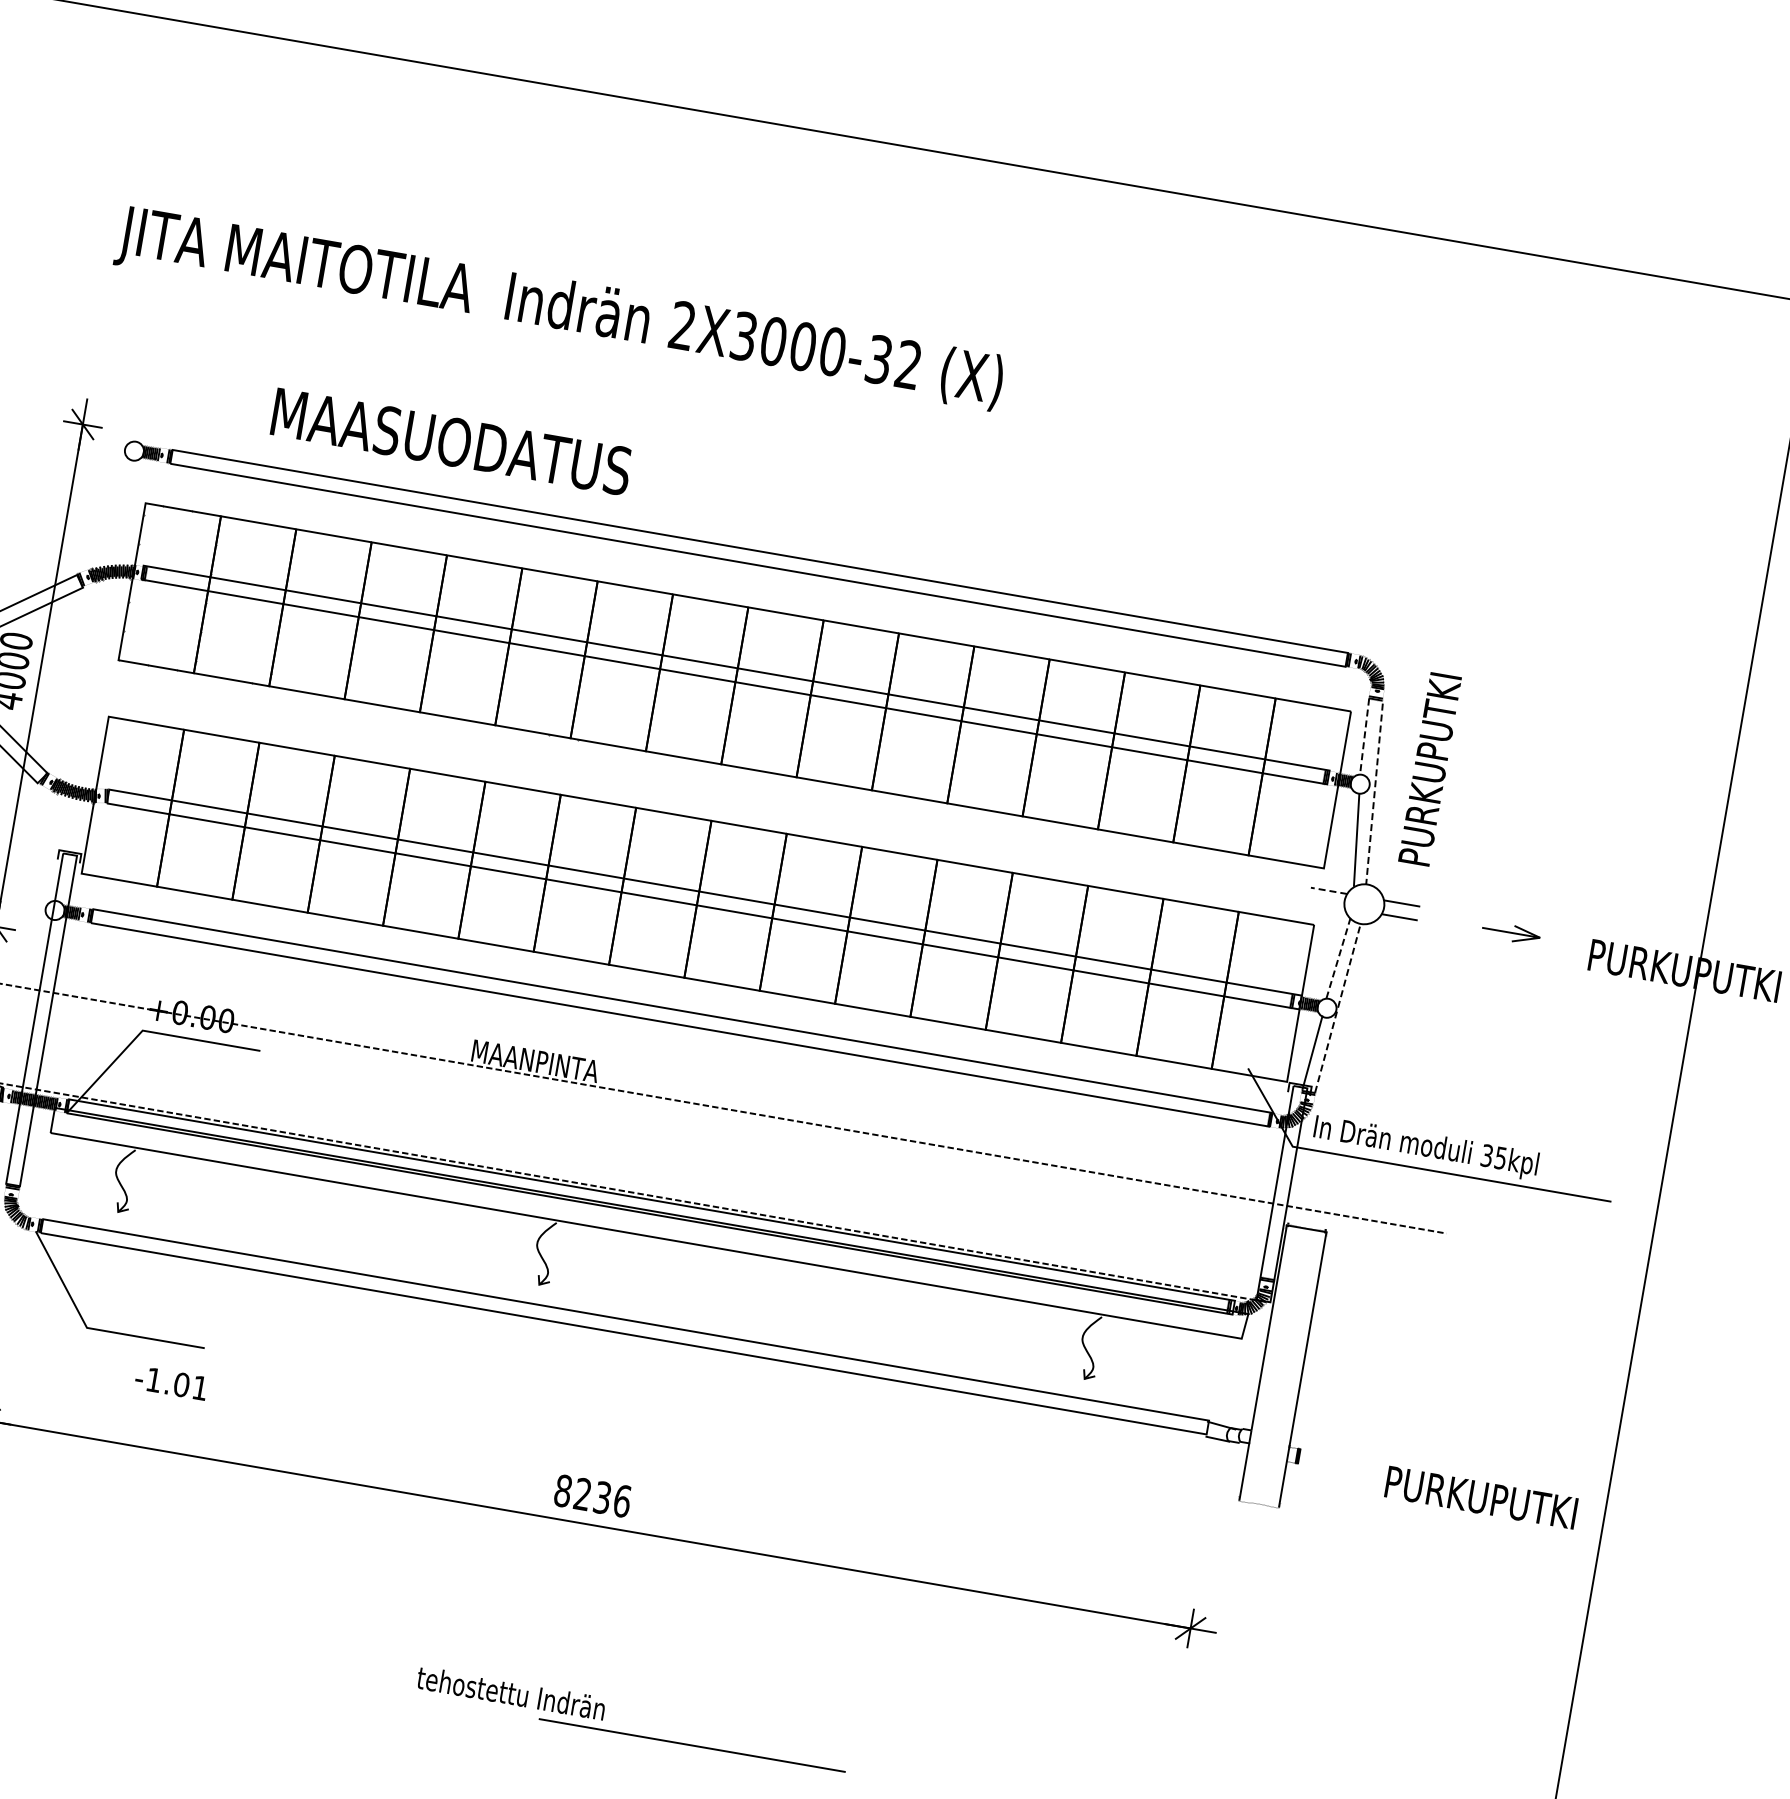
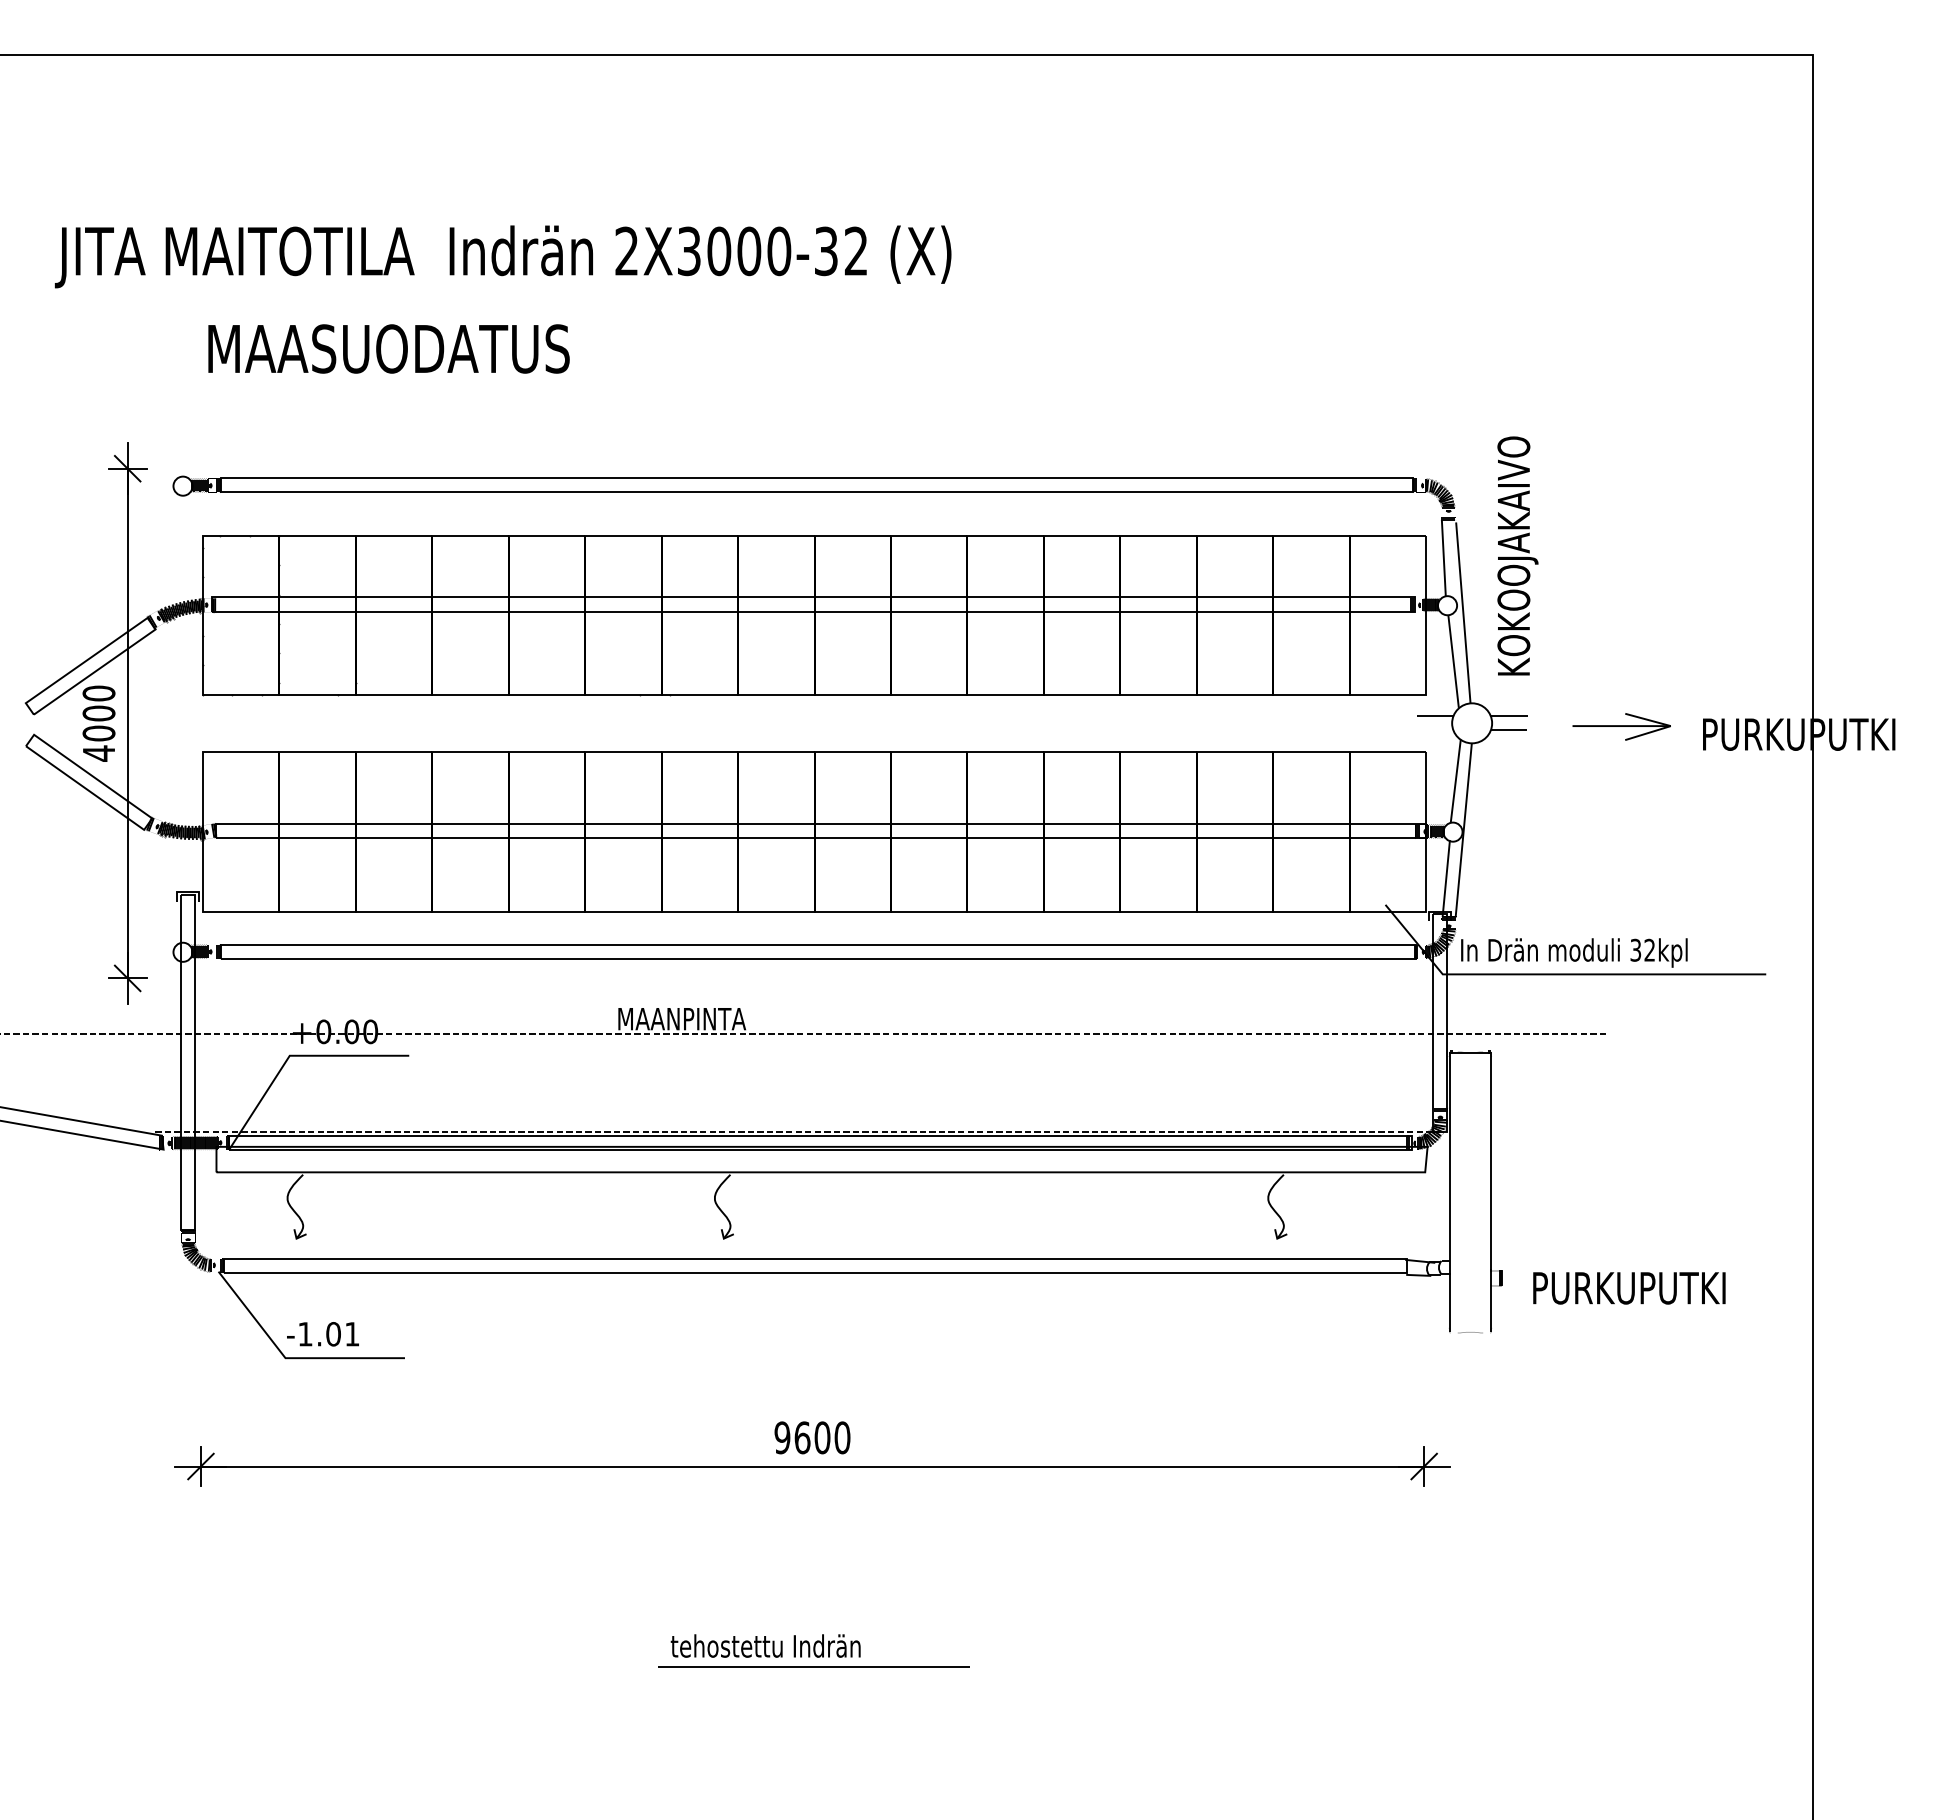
text: (560, 309) -> (503, 256), moved
text: (451, 441) -> (388, 348), moved
line: (1364, 736) -> (1443, 558), dashed -> solid
text: (1437, 745) -> (1517, 554), PURKUPUTKI -> KOKOOJAKAIVO
line: (1374, 793) -> (1463, 612), dashed -> solid
line: (1328, 891) -> (1434, 716), dashed -> solid
part: (1511, 932) -> (1621, 726), size x1.67
line: (1338, 958) -> (1455, 781), dashed -> solid
line: (1337, 1007) -> (1463, 829), dashed -> solid
text: (1500, 1157) -> (1649, 949), 35kpl -> 32kpl
text: (170, 1383) -> (322, 1334), moved
text: (592, 1495) -> (812, 1437), 8236 -> 9600
text: (1481, 1498) -> (1629, 1288), moved
line: (691, 1745) -> (813, 1666), moved

